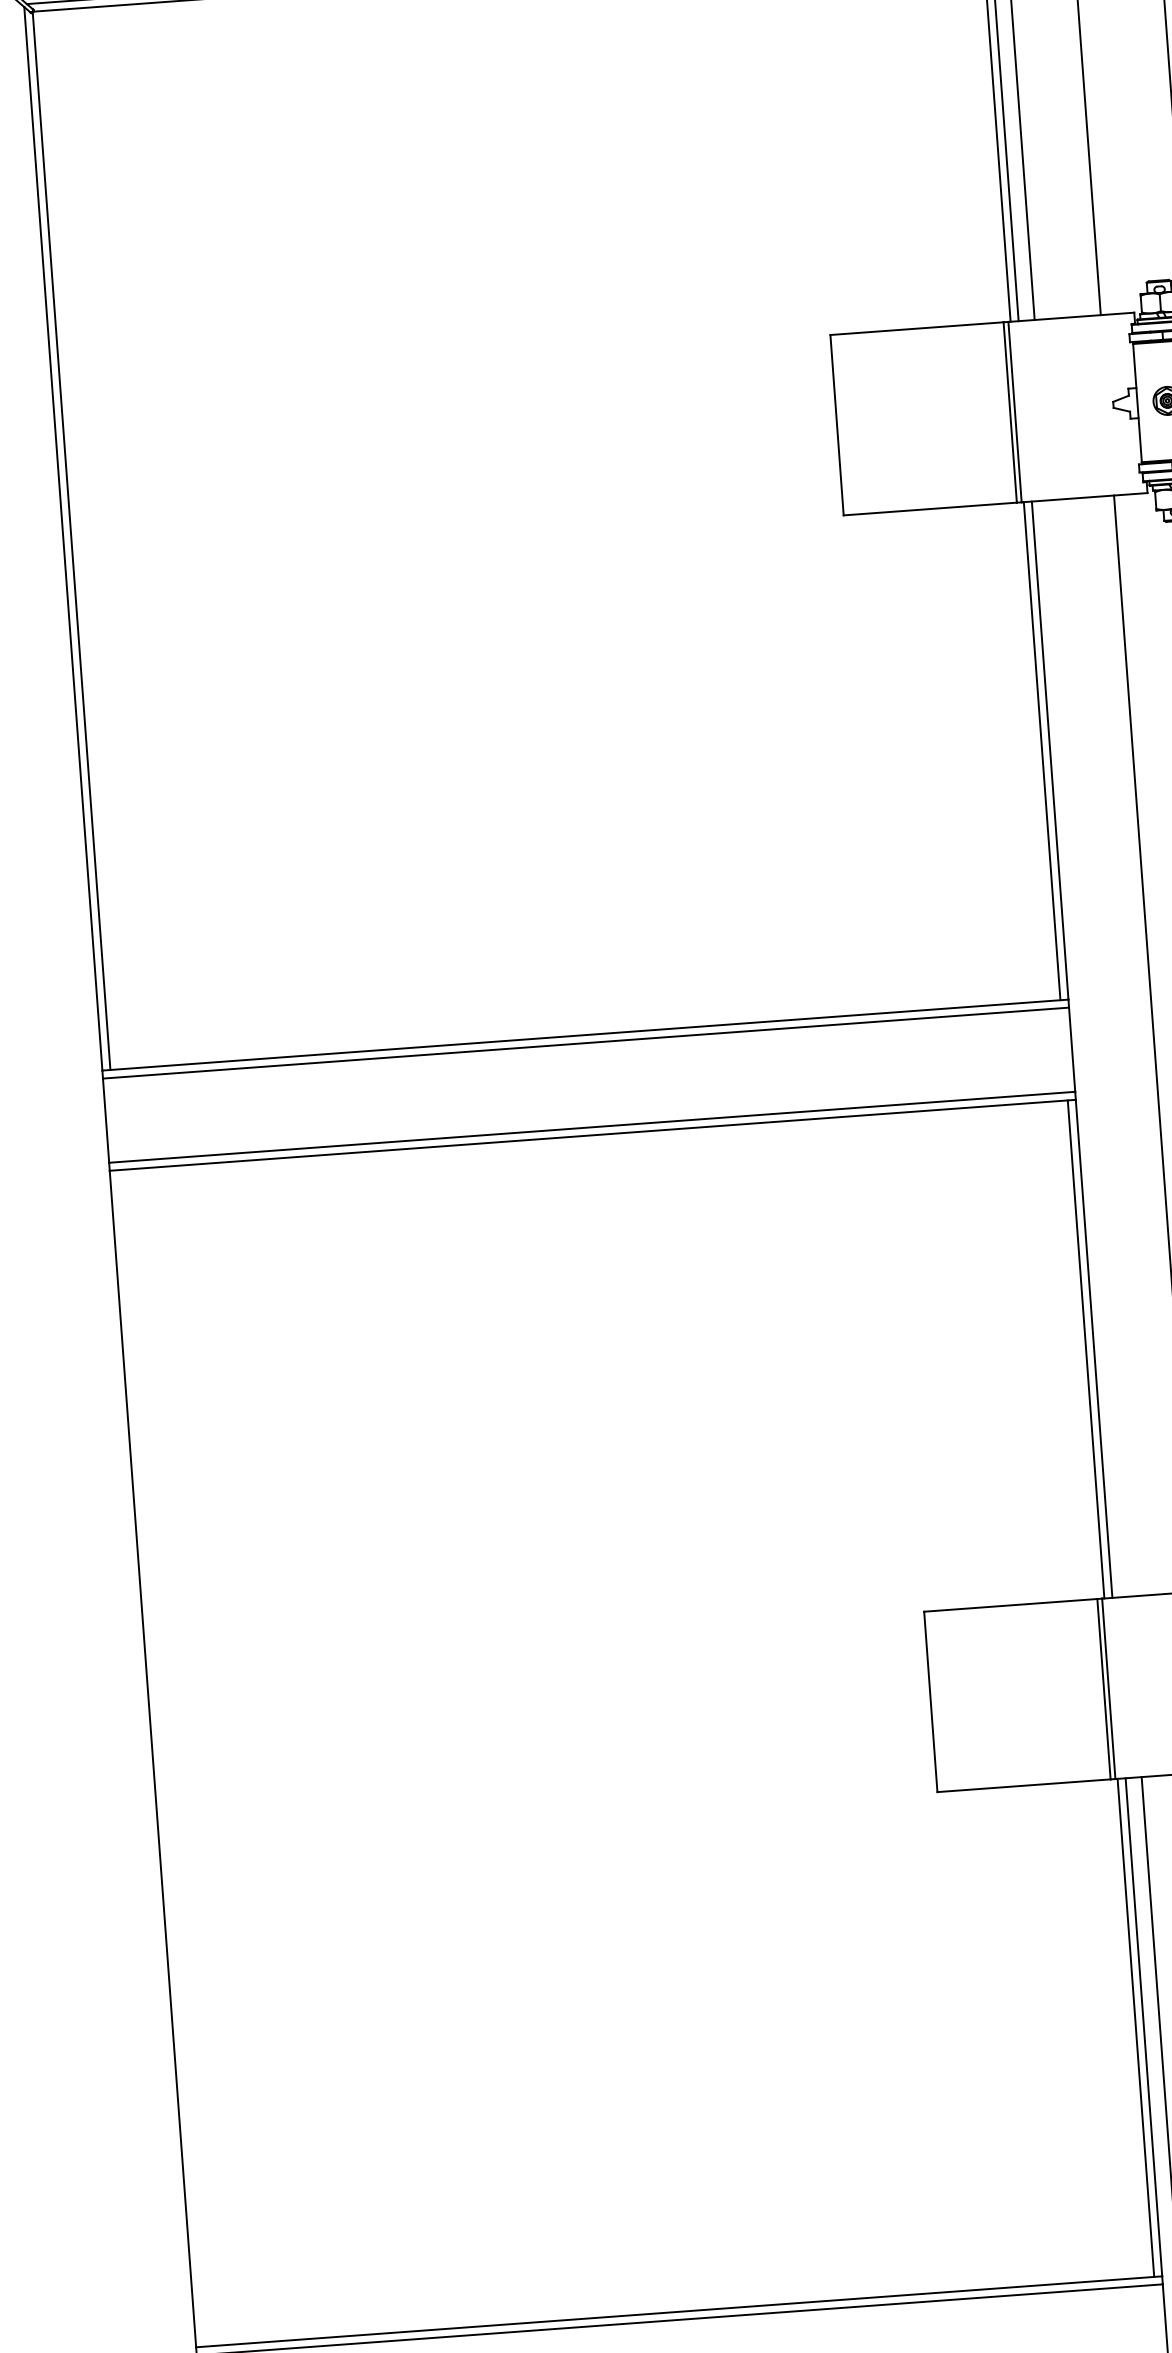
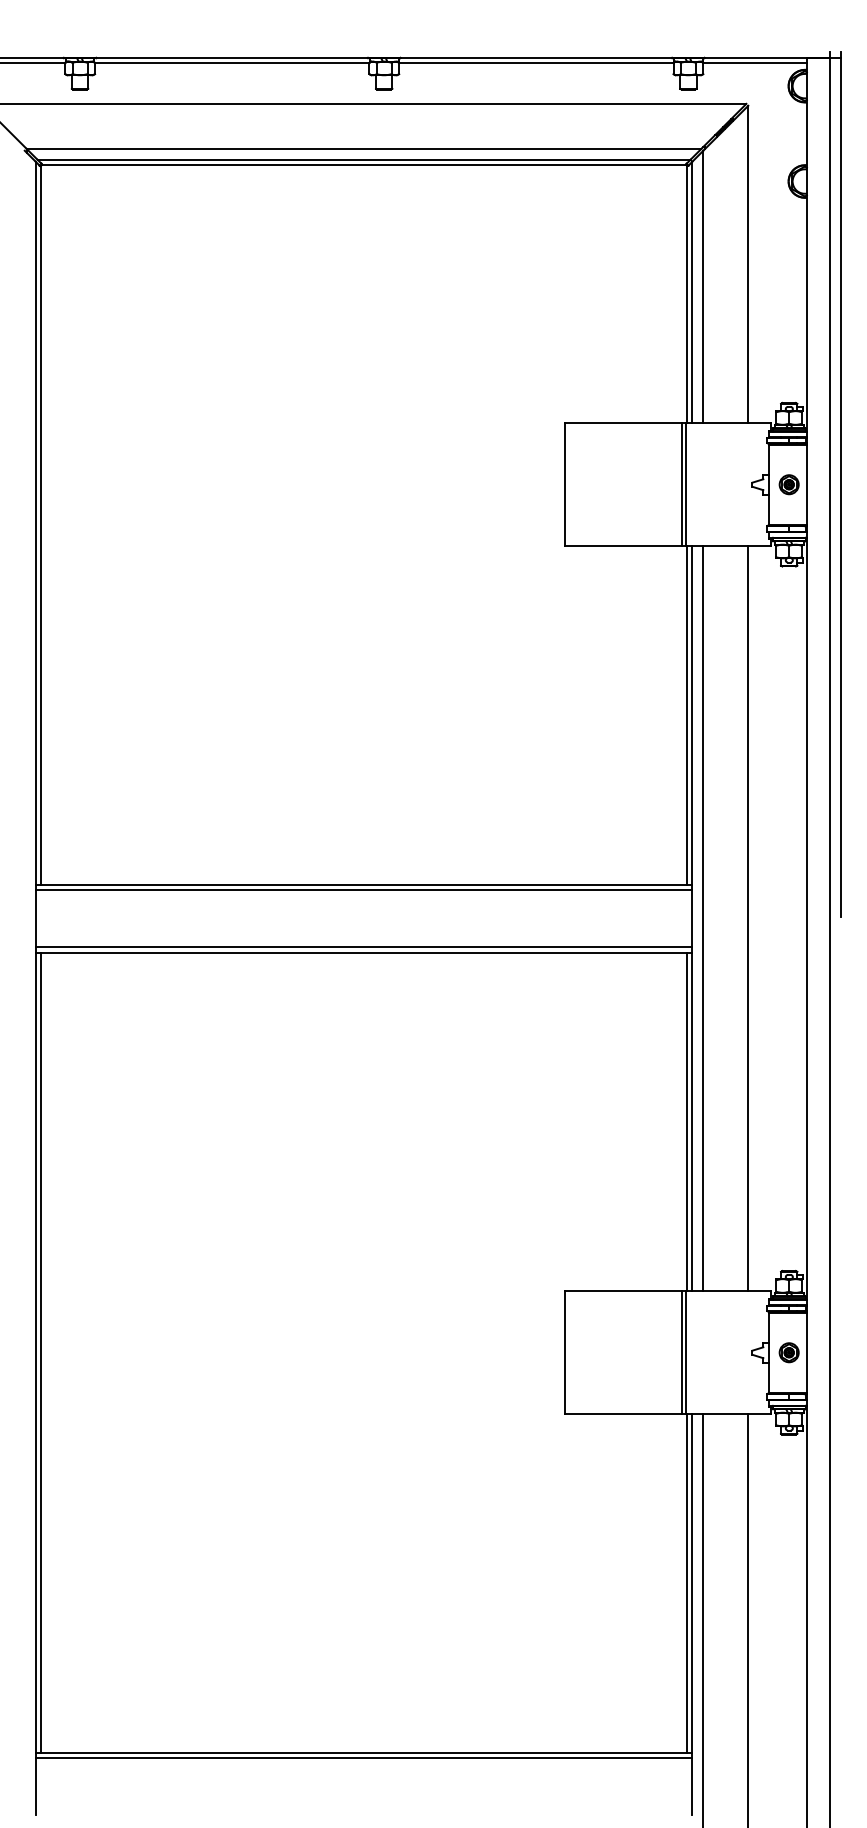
line: (1088, 1048) -> (703, 918), added
line: (161, 1758) -> (41, 1352), added

